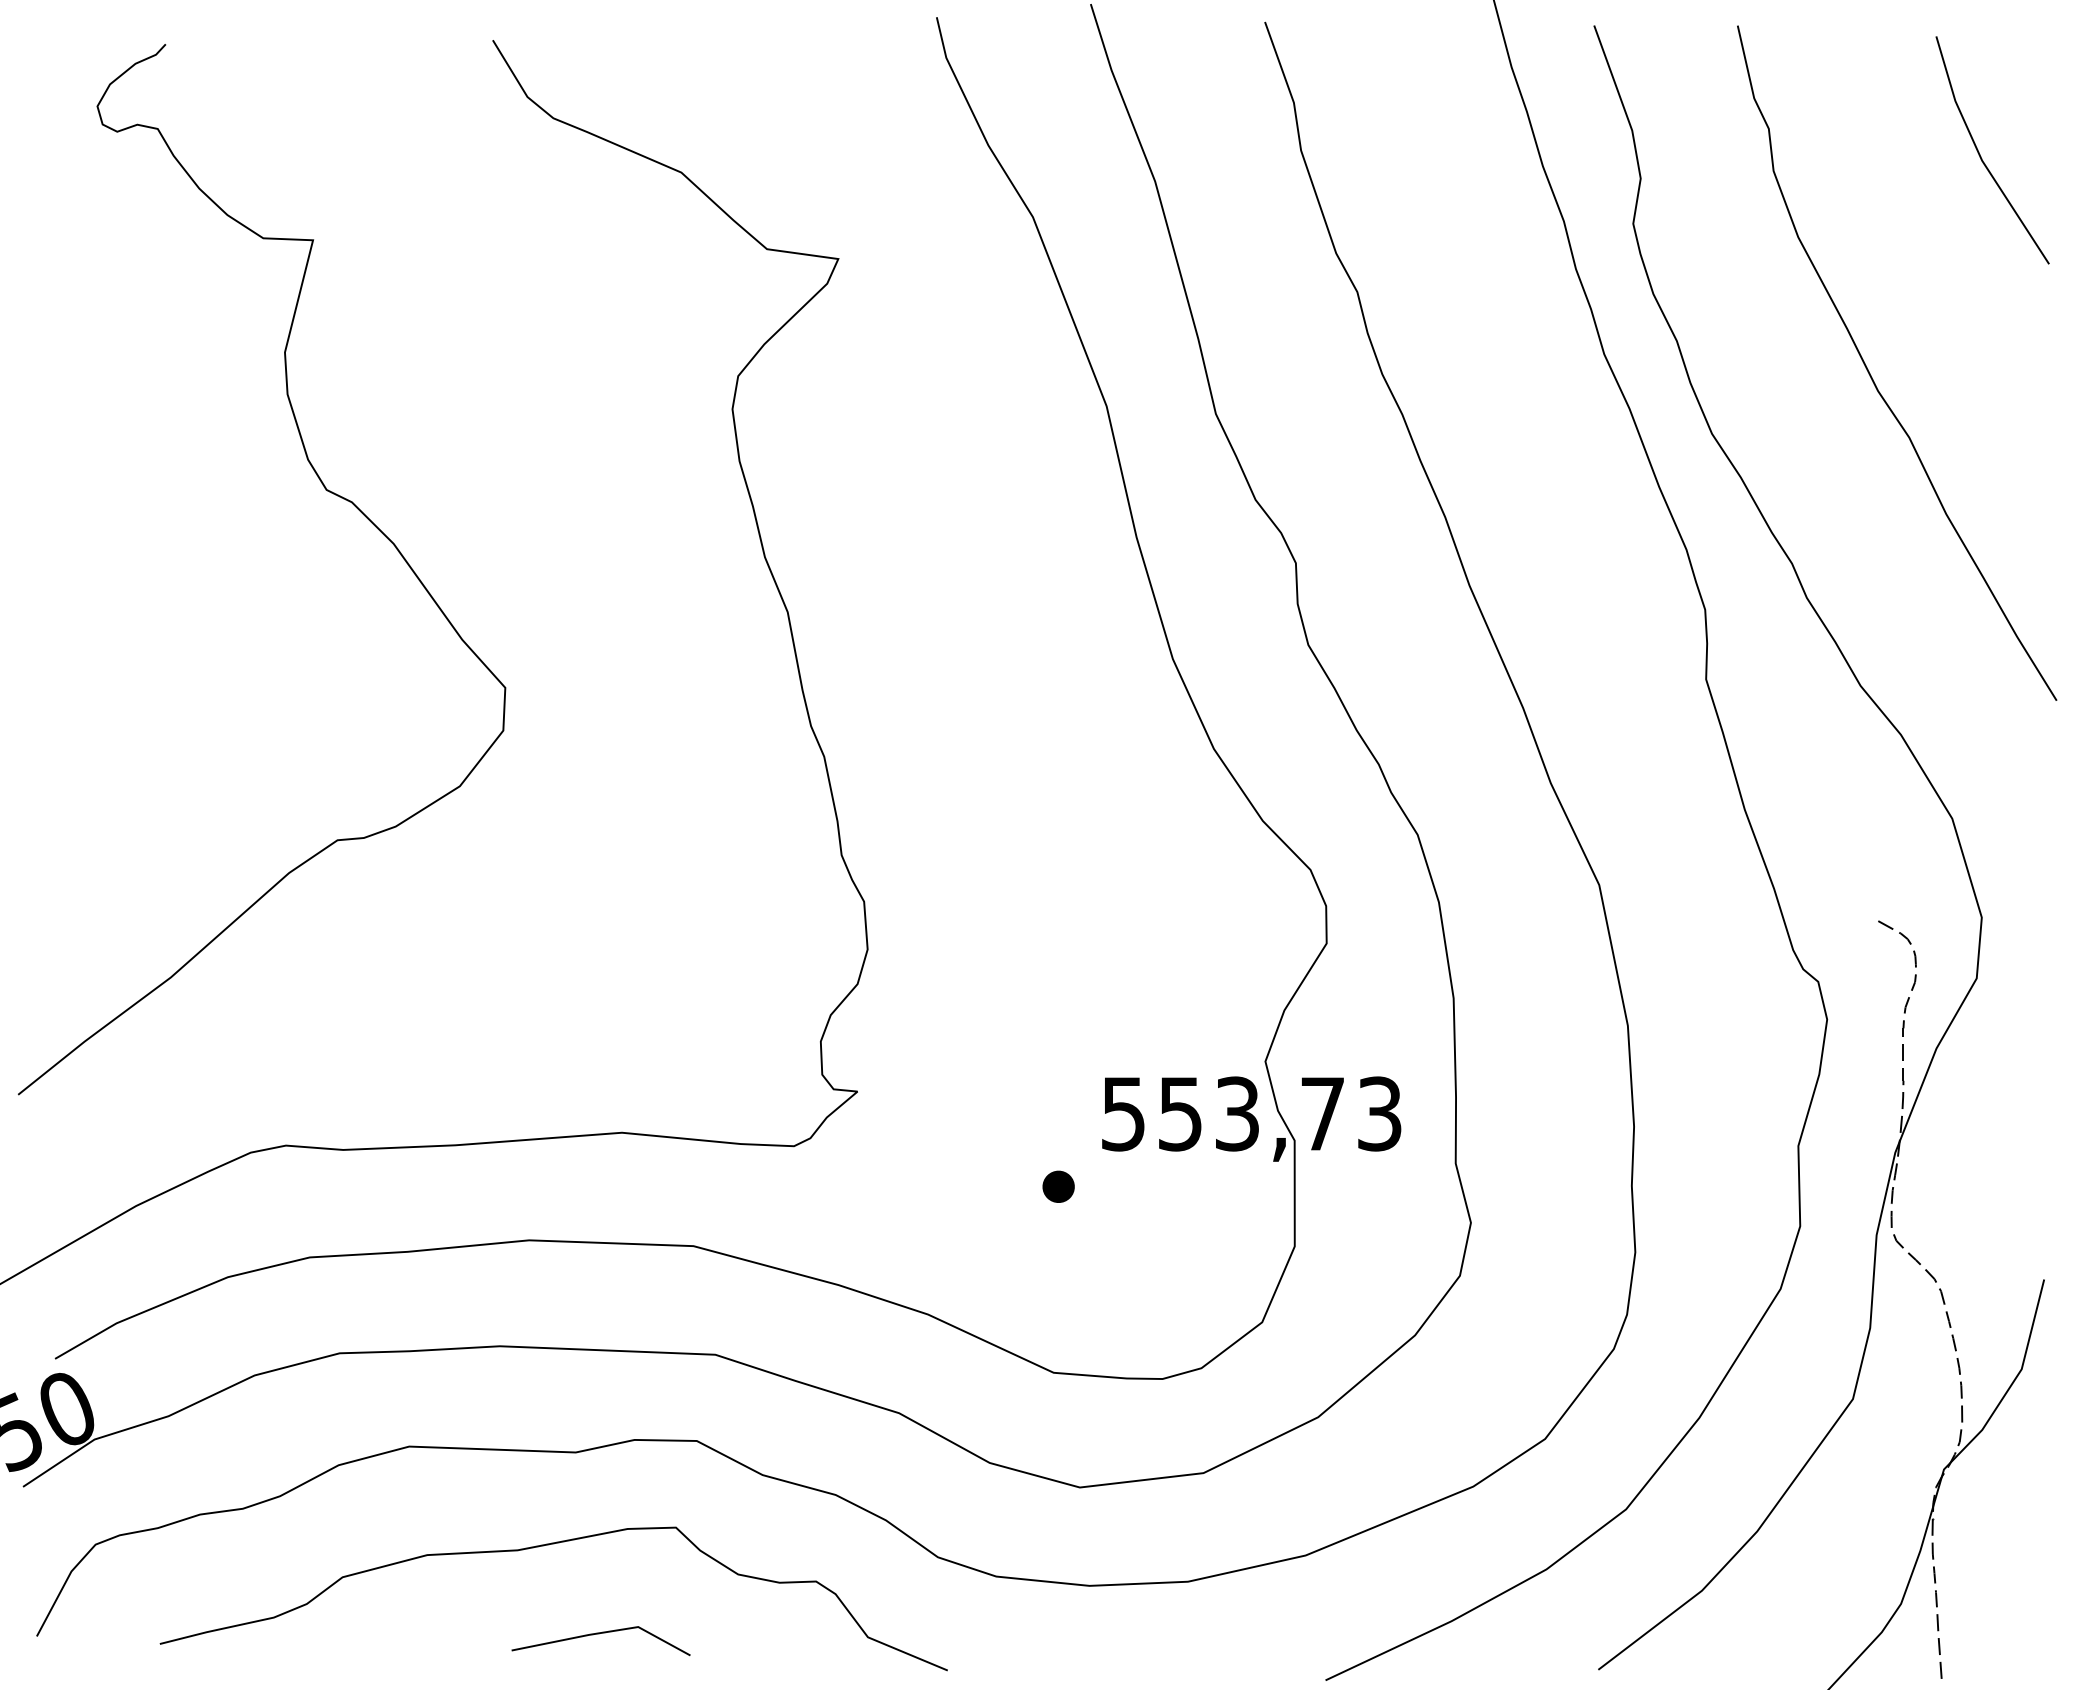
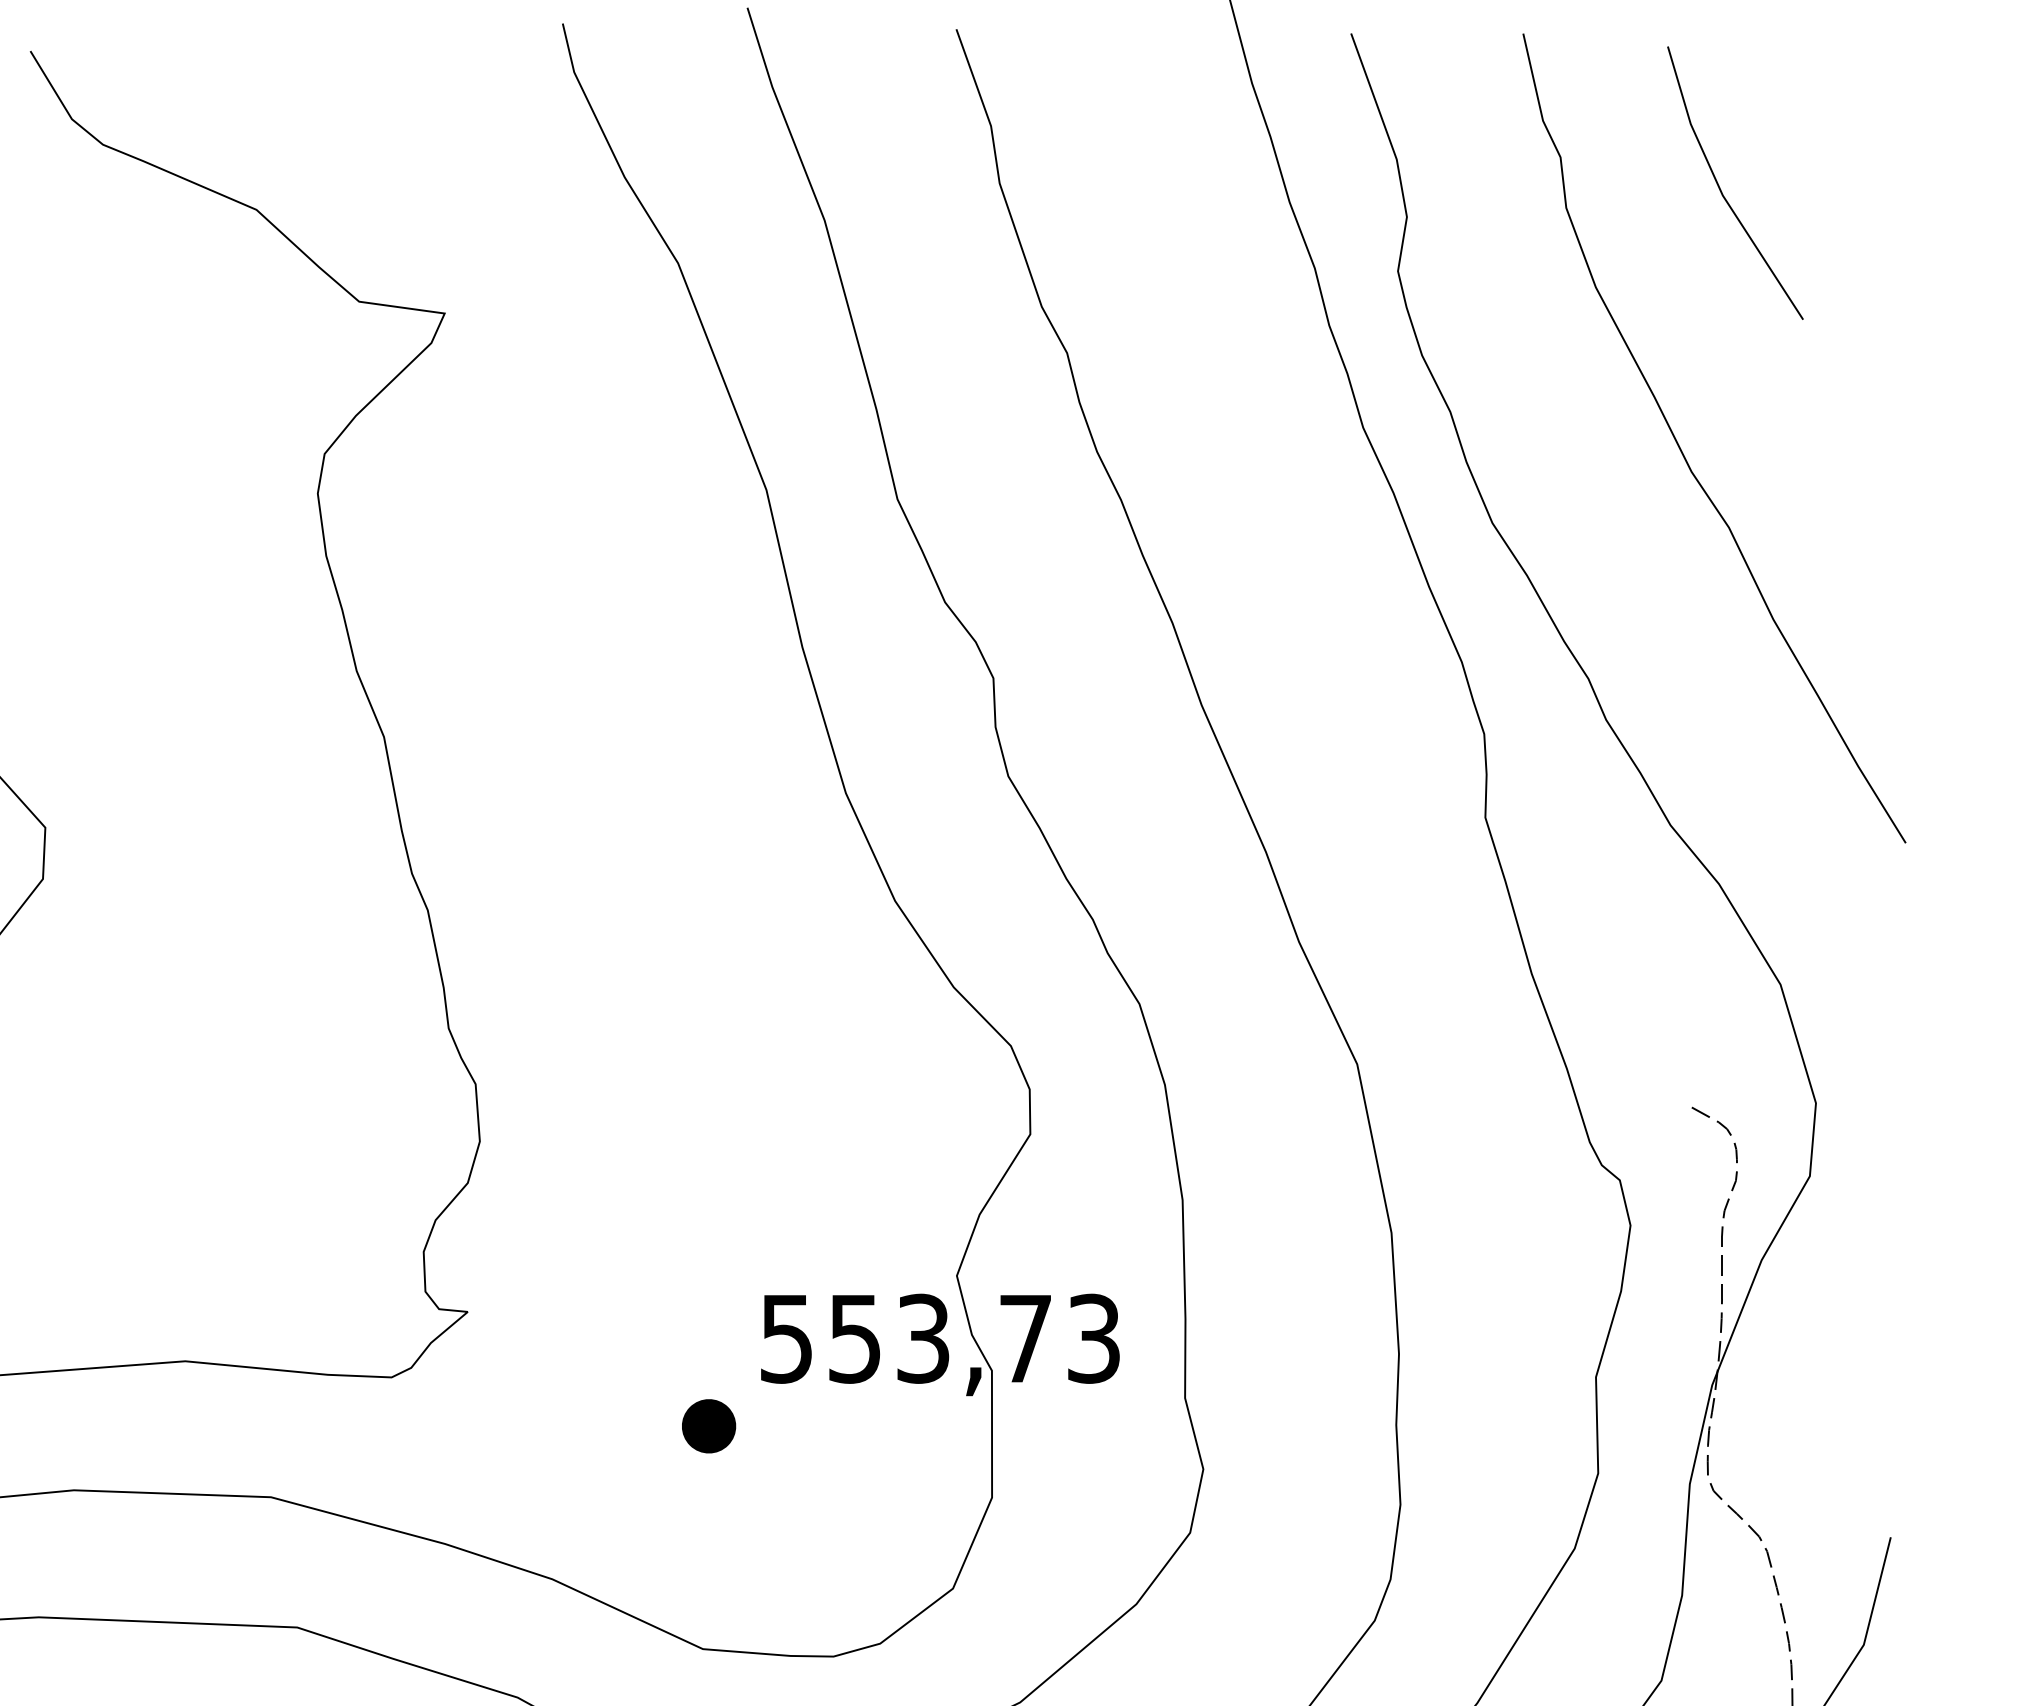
line: (1981, 156) -> (1722, 190), moved
part: (1058, 1186) -> (708, 1425), size x1.4

